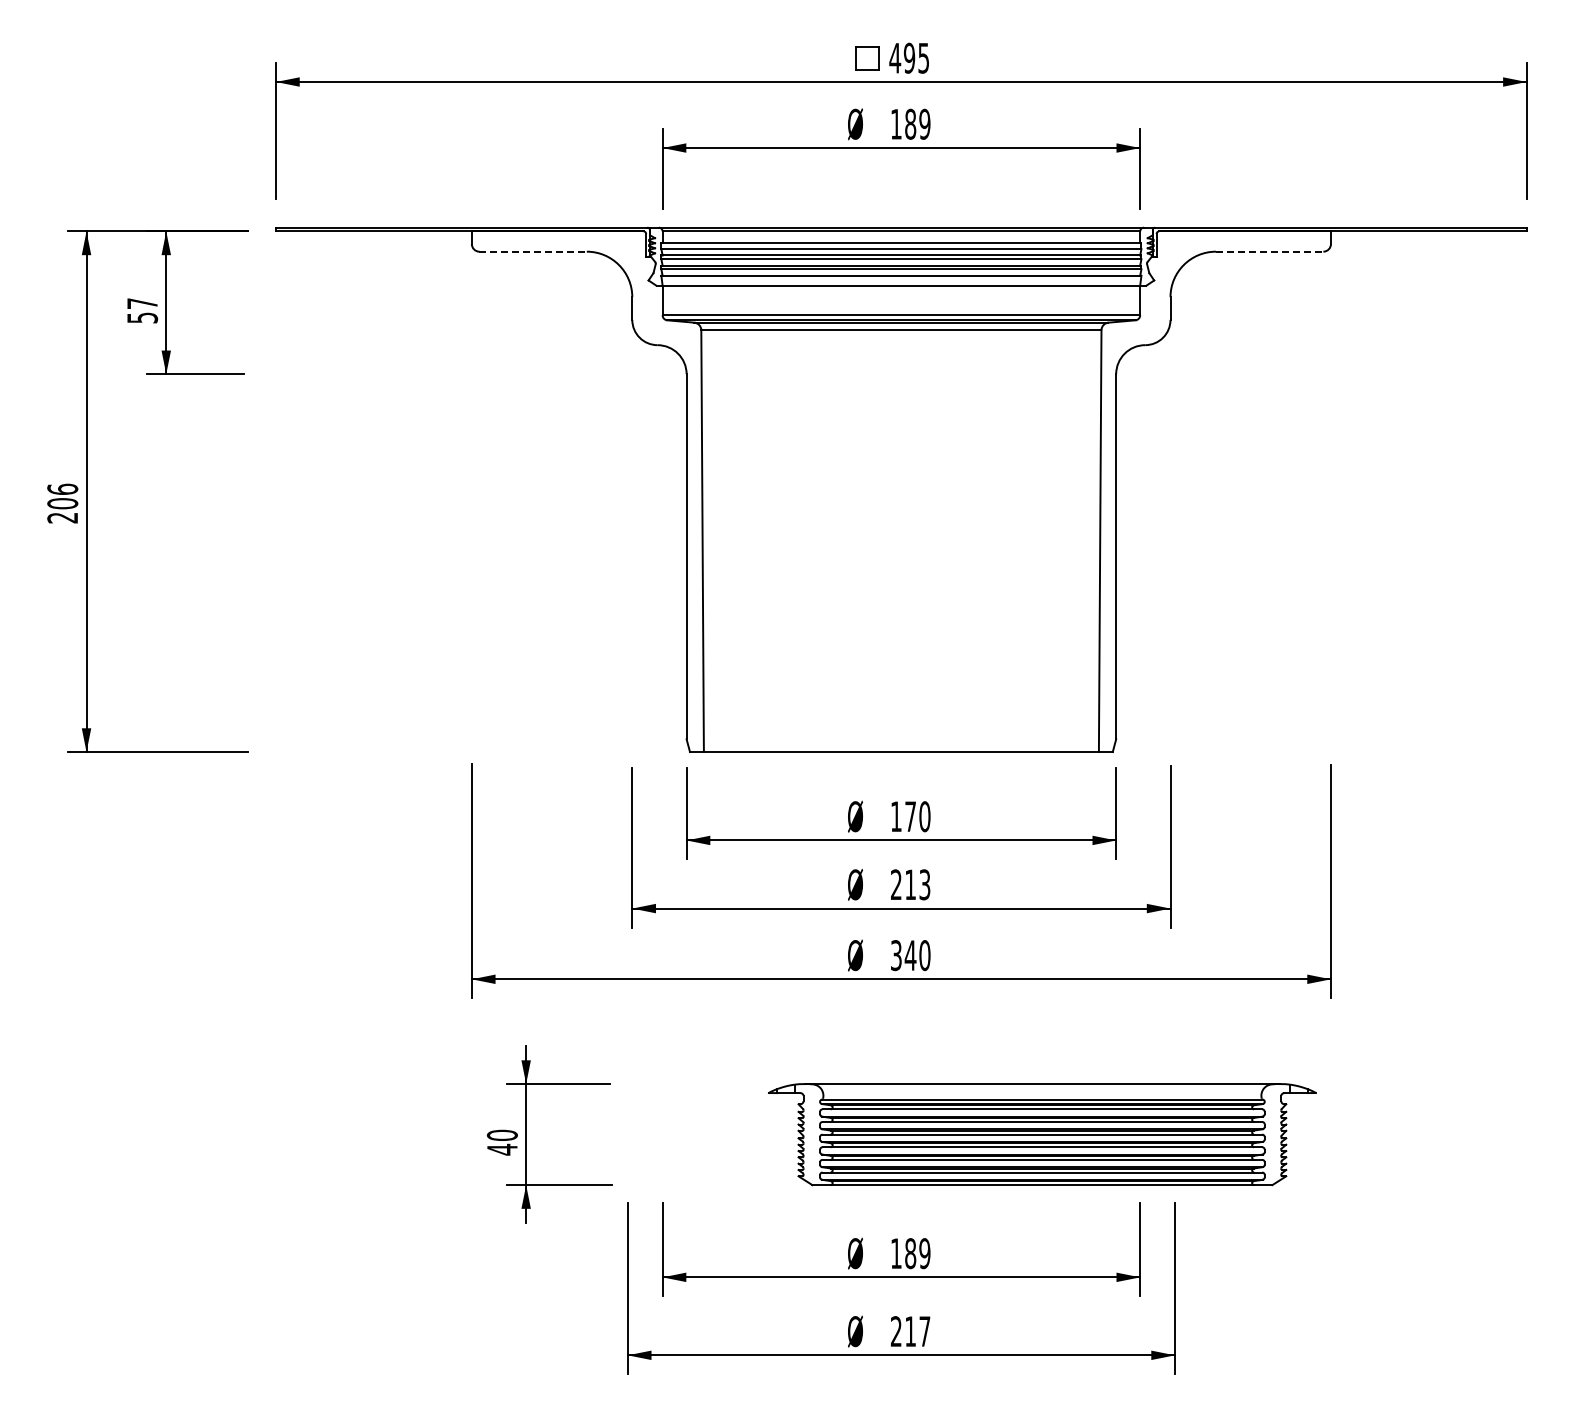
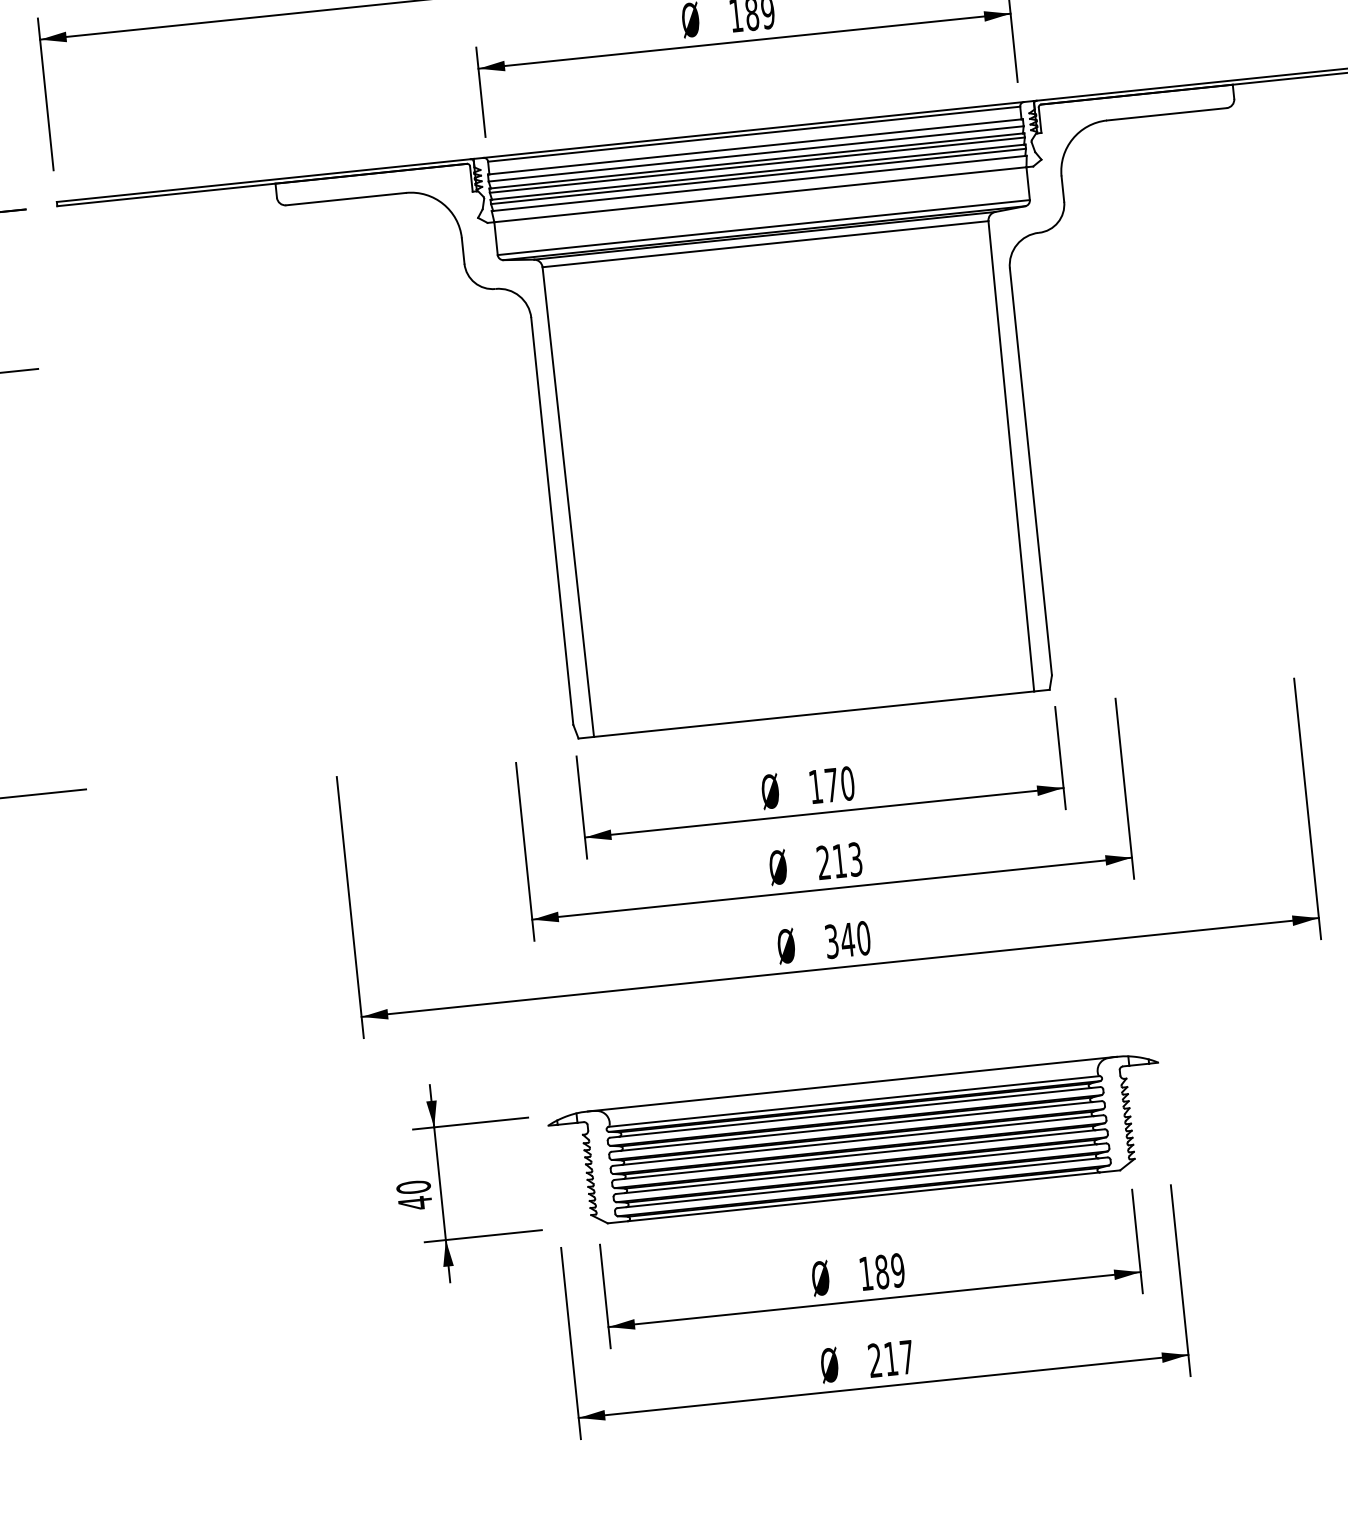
line: (533, 251) -> (346, 198), dashed -> solid
line: (1269, 251) -> (1166, 114), dashed -> solid
part: (1042, 1134) -> (858, 1140), moved

